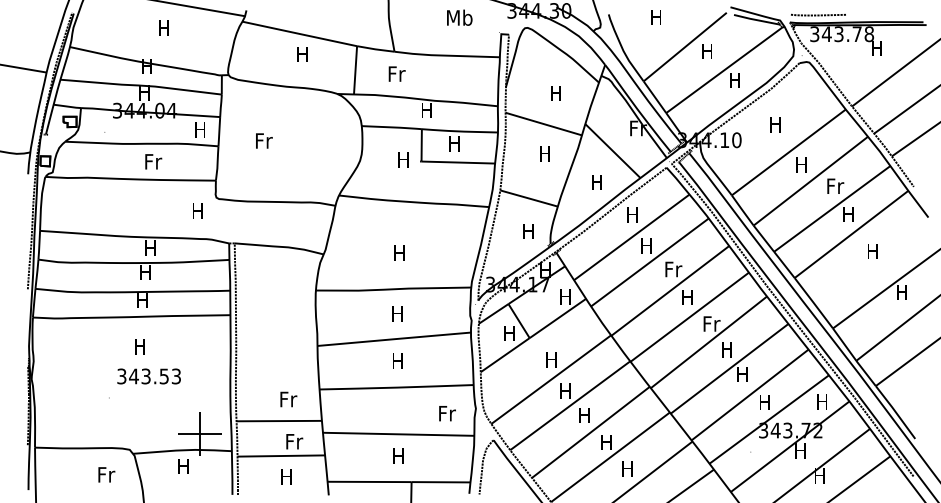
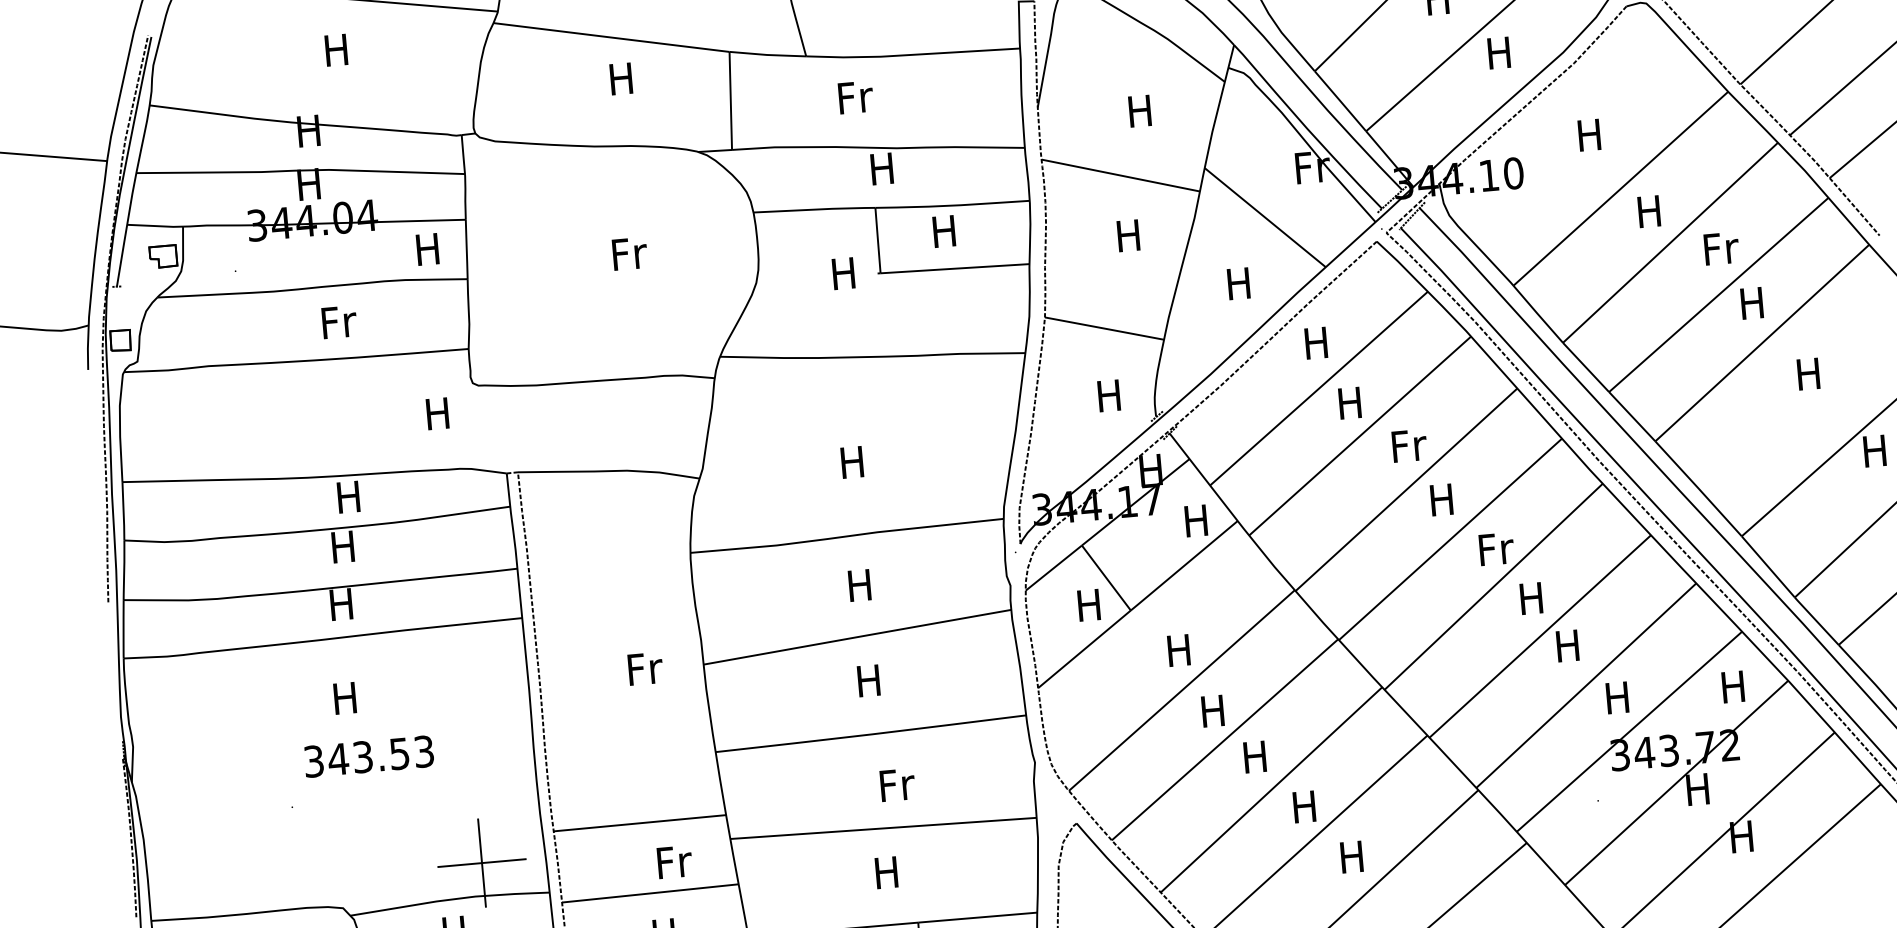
text: (396, 73) -> (854, 96), moved
text: (264, 140) -> (630, 252), moved
text: (288, 399) -> (644, 668), moved
text: (447, 413) -> (897, 784), moved

